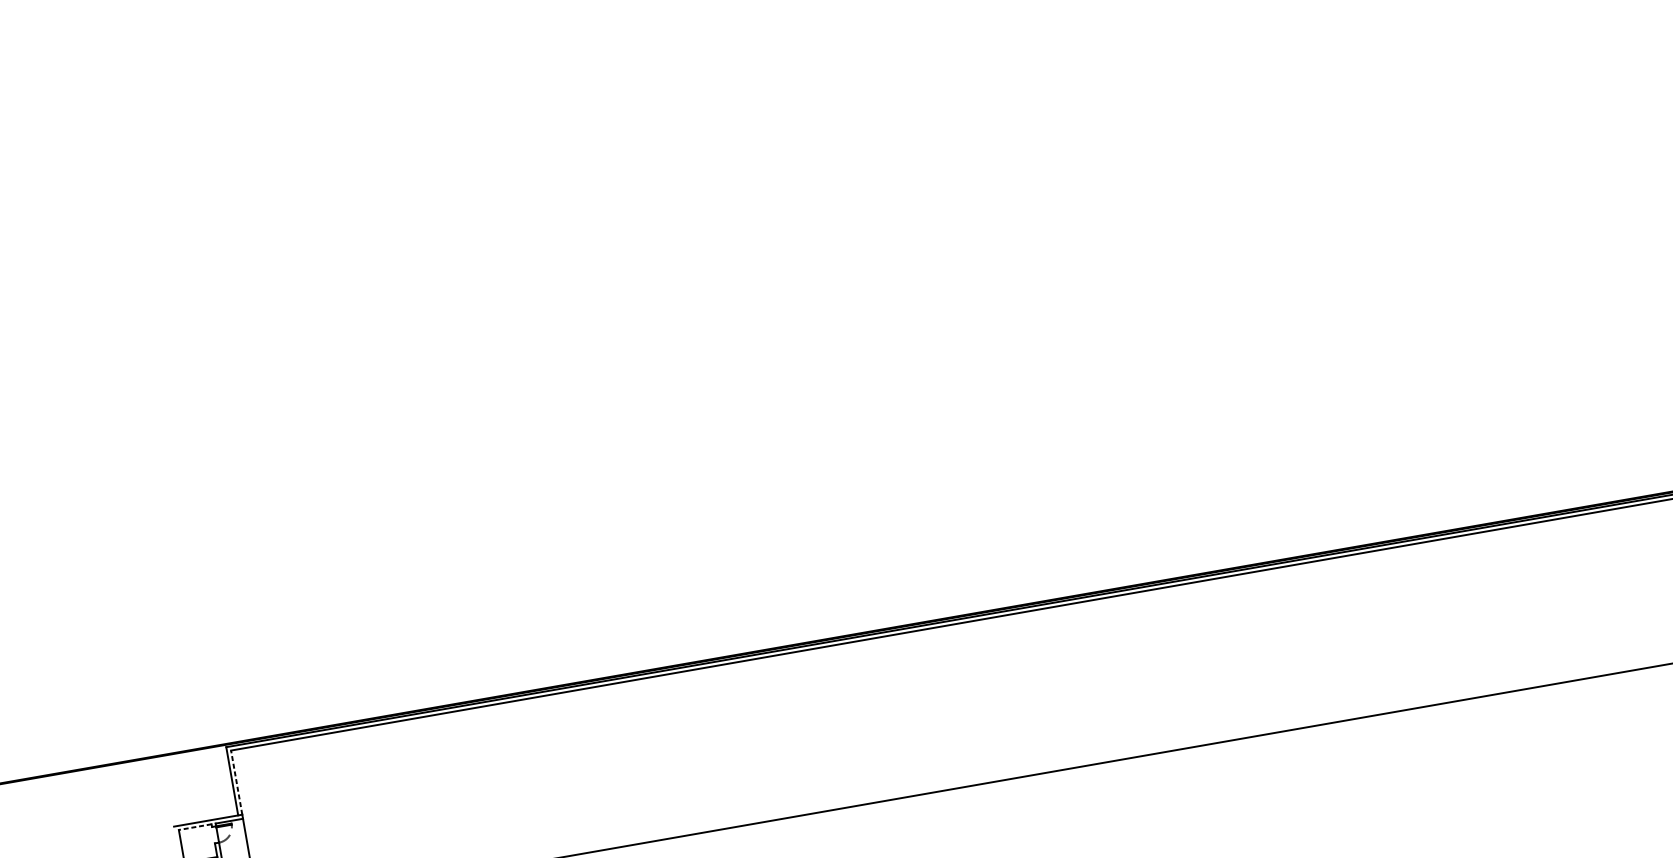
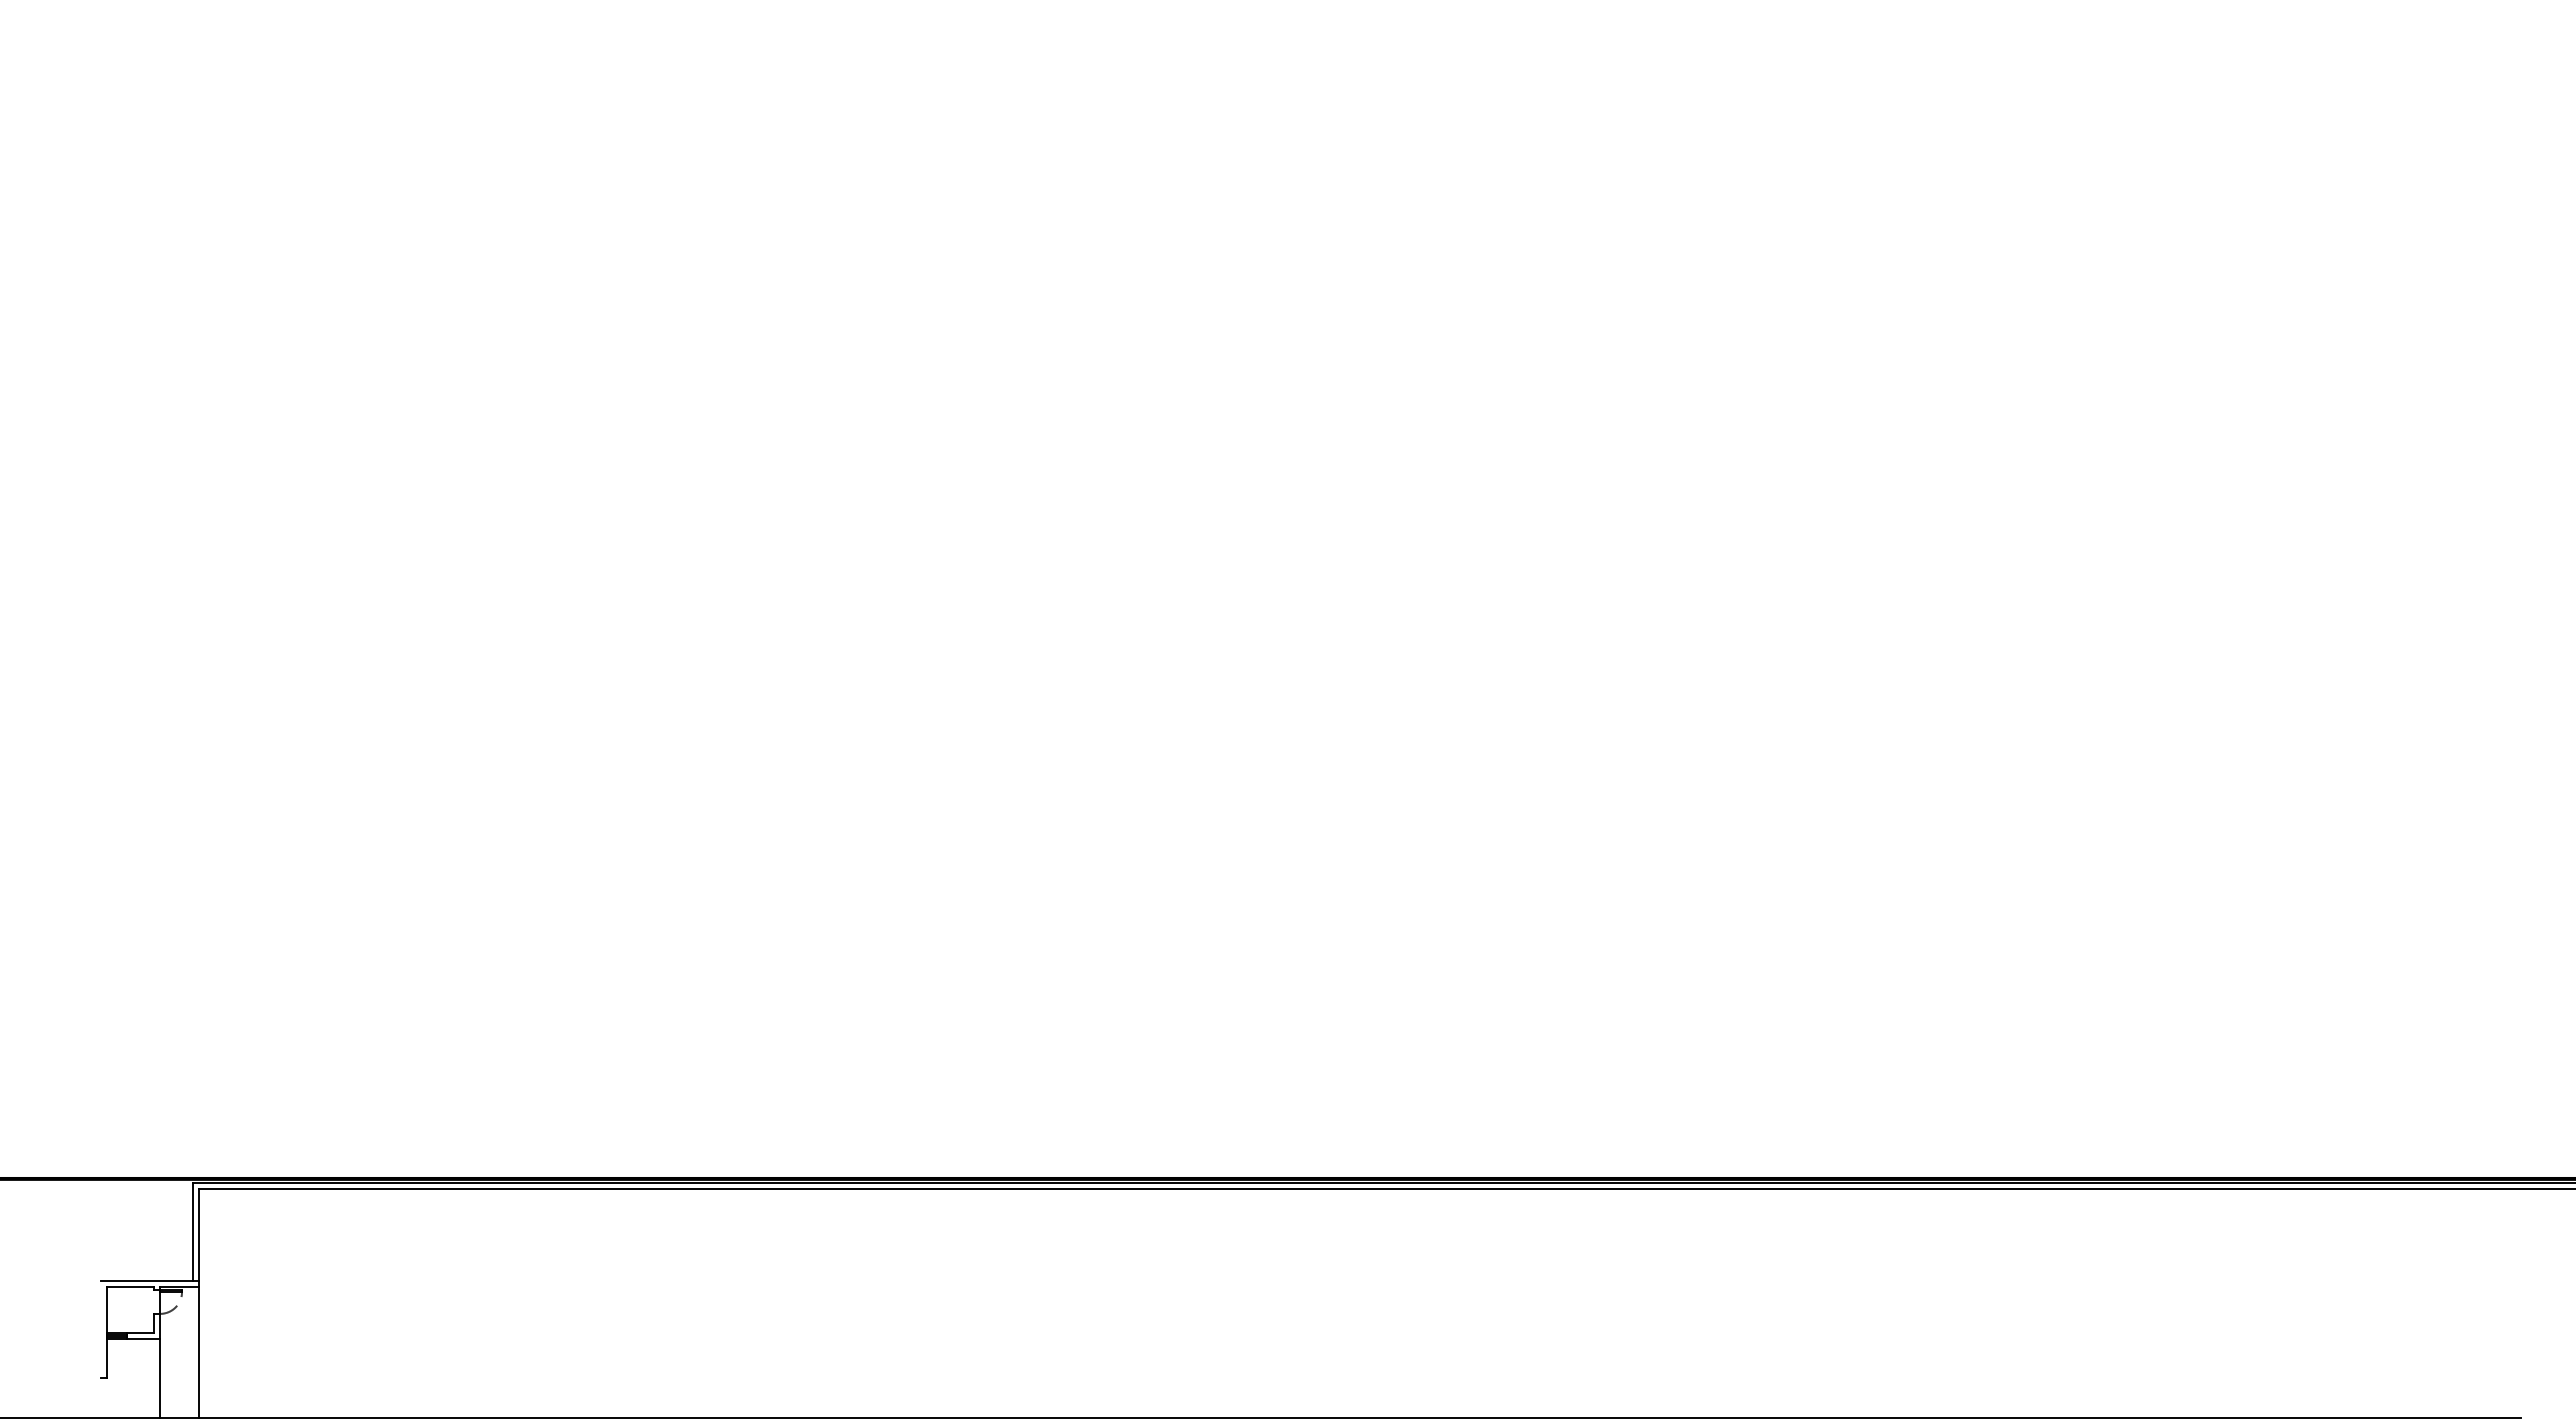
line: (236, 782) -> (199, 1234), dashed -> solid
line: (195, 827) -> (130, 1286), dashed -> solid

